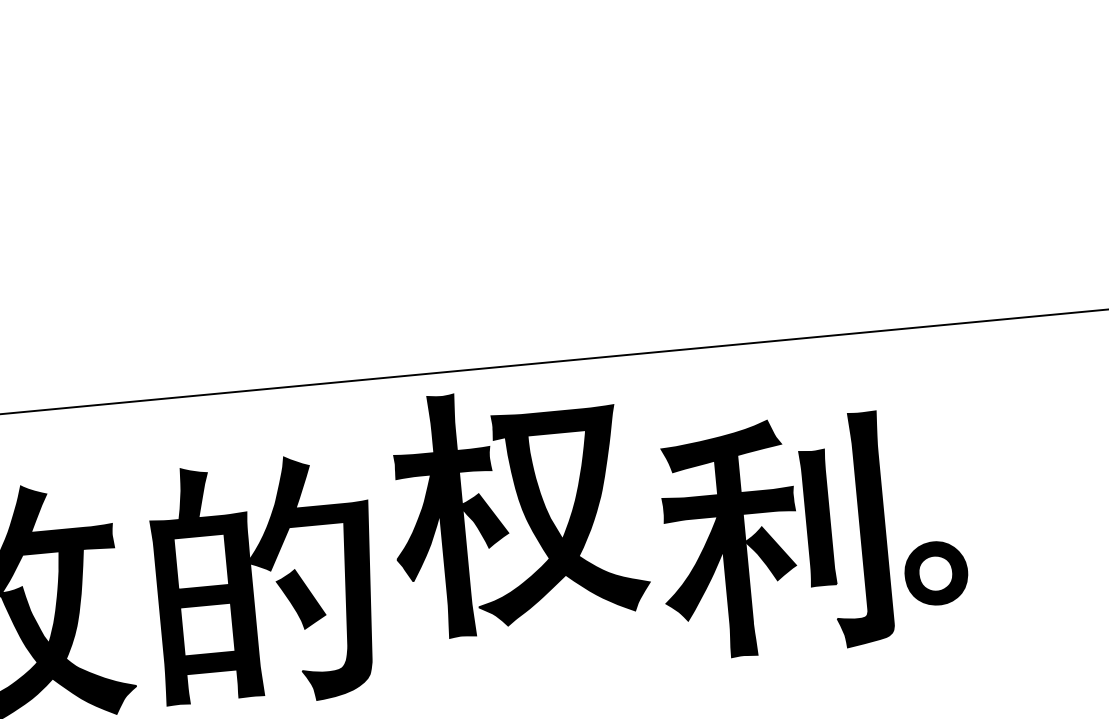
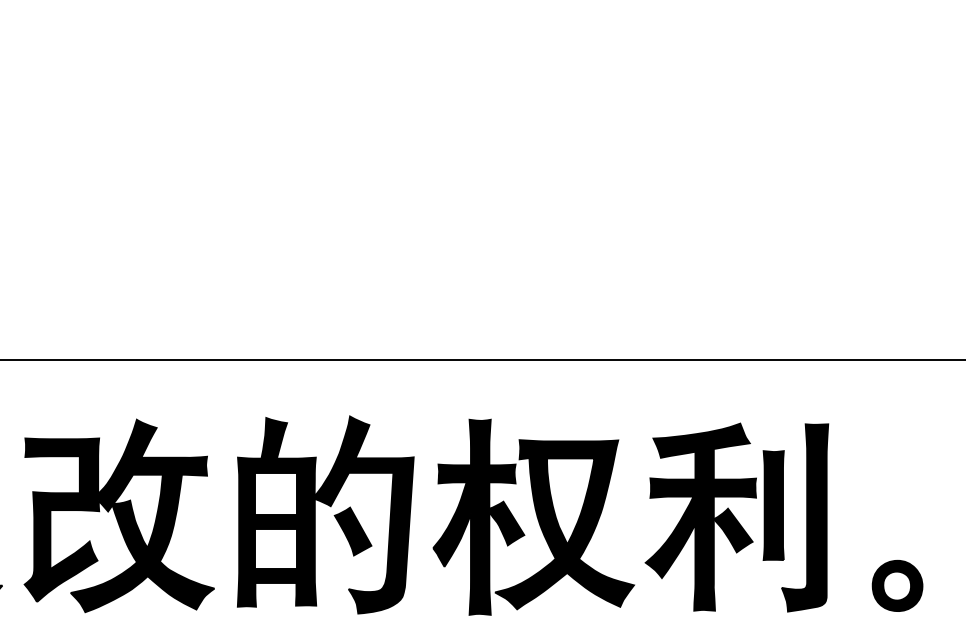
part: (517, 508) -> (533, 516), moved
part: (936, 572) -> (897, 585), moved

